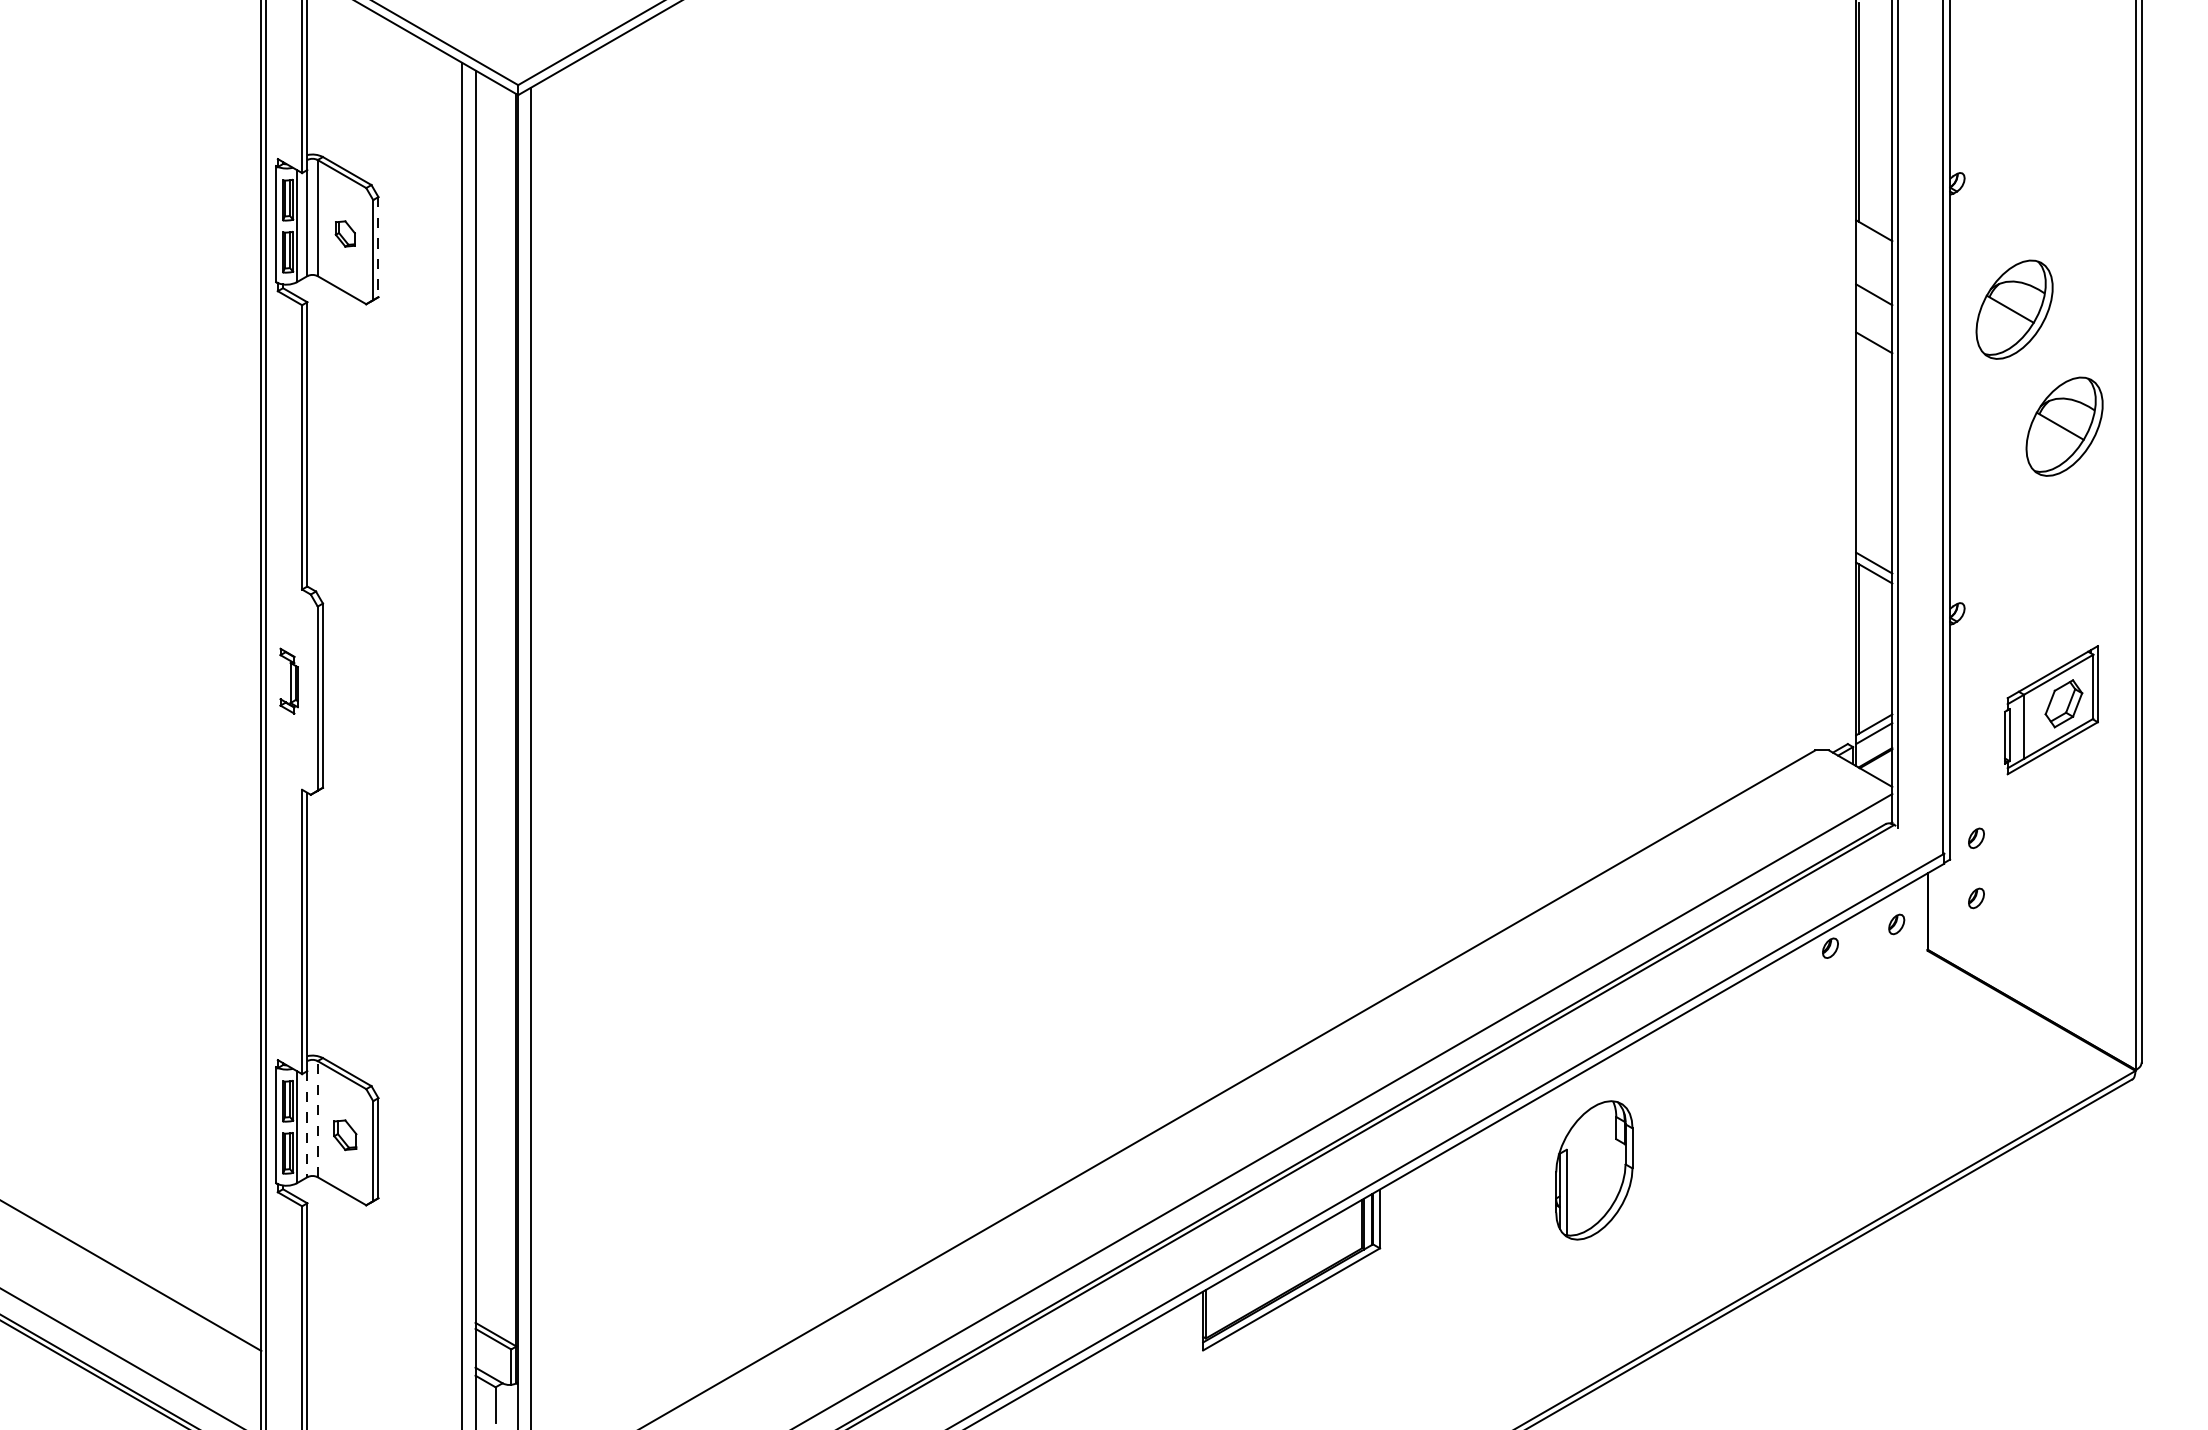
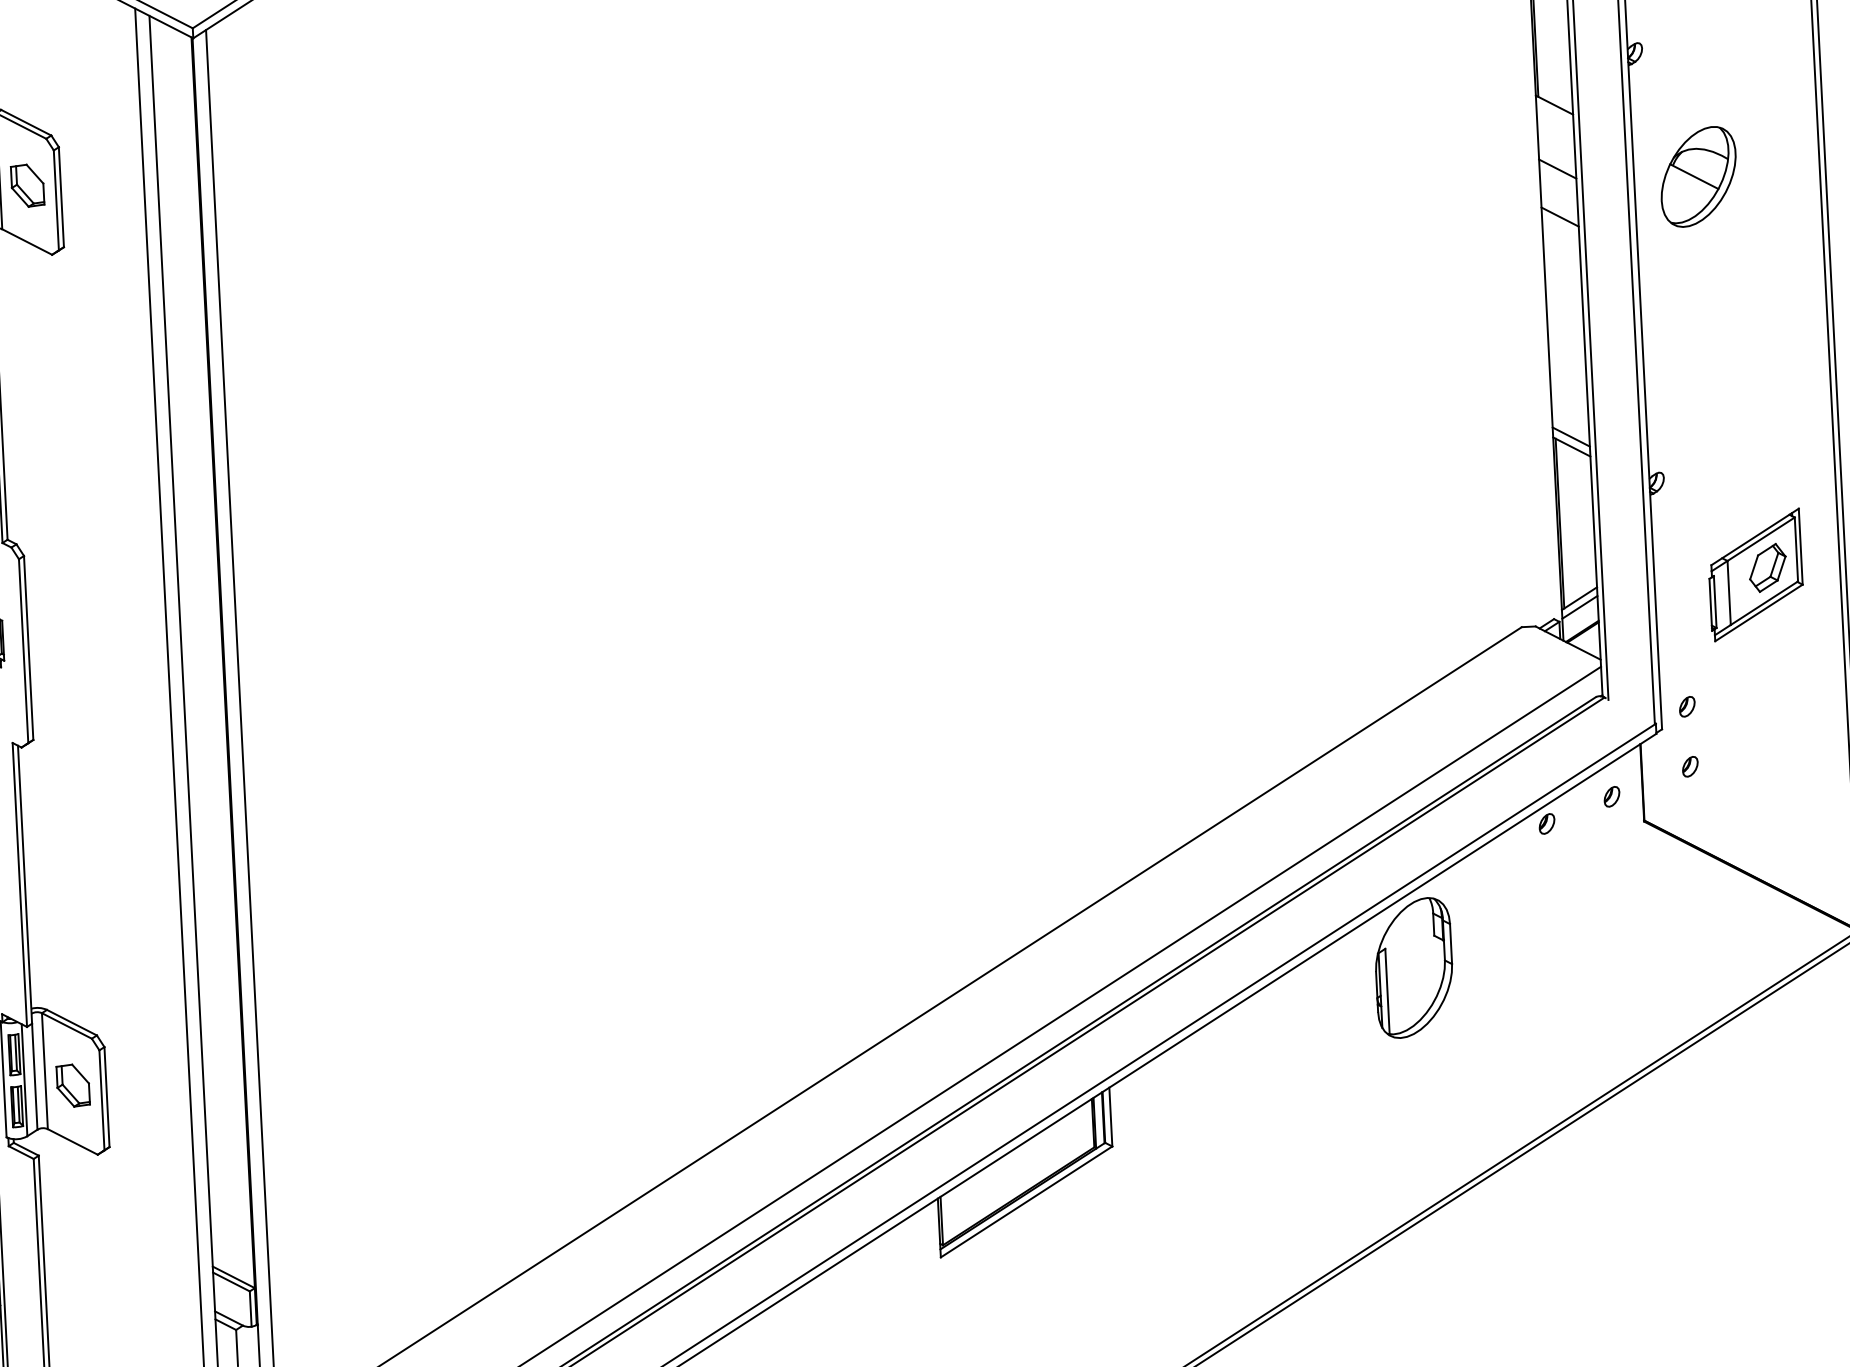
part: (345, 233) -> (27, 185), size x1.67
line: (378, 247) -> (61, 197), dashed -> solid
part: (2064, 426) -> (1754, 291), removed
line: (317, 1118) -> (44, 1070), dashed -> solid
line: (307, 1124) -> (34, 1077), dashed -> solid
part: (345, 1135) -> (73, 1086), size x1.43
part: (1594, 1170) -> (1414, 968), moved

